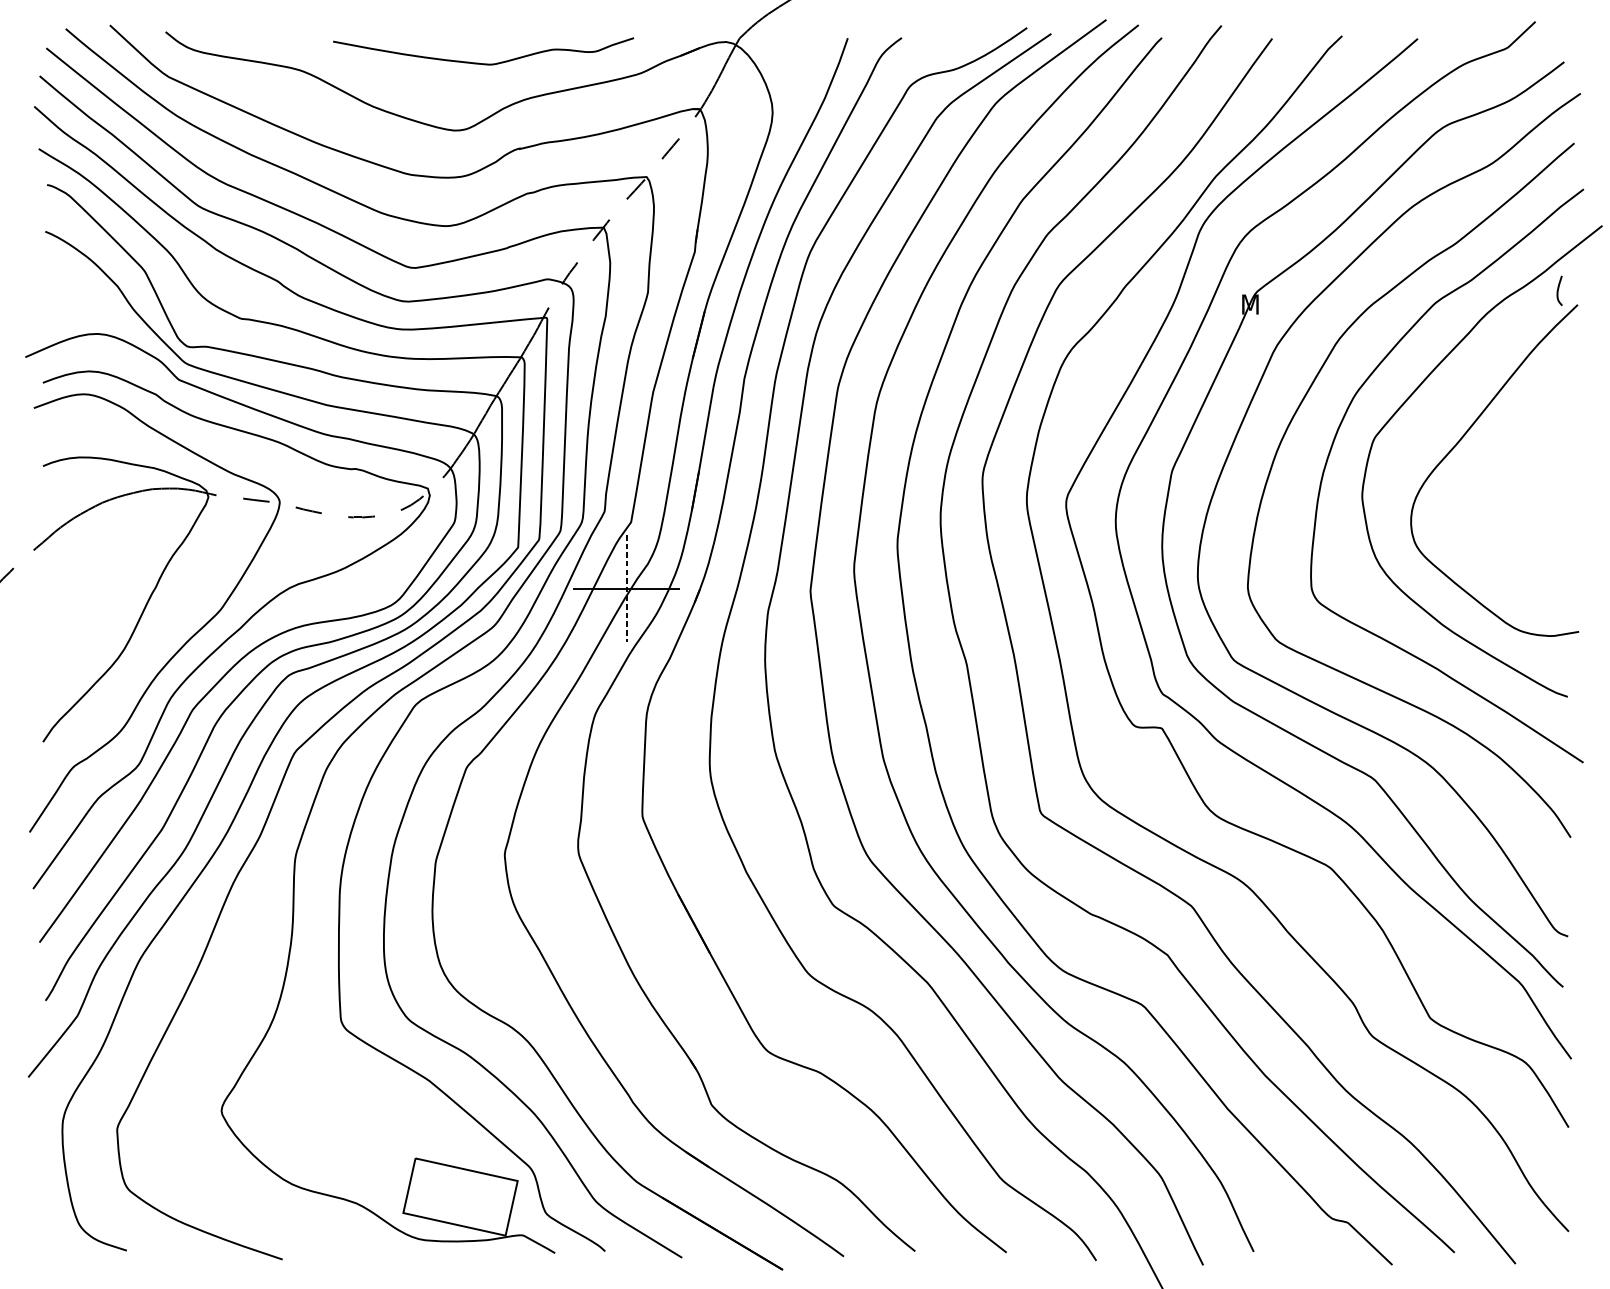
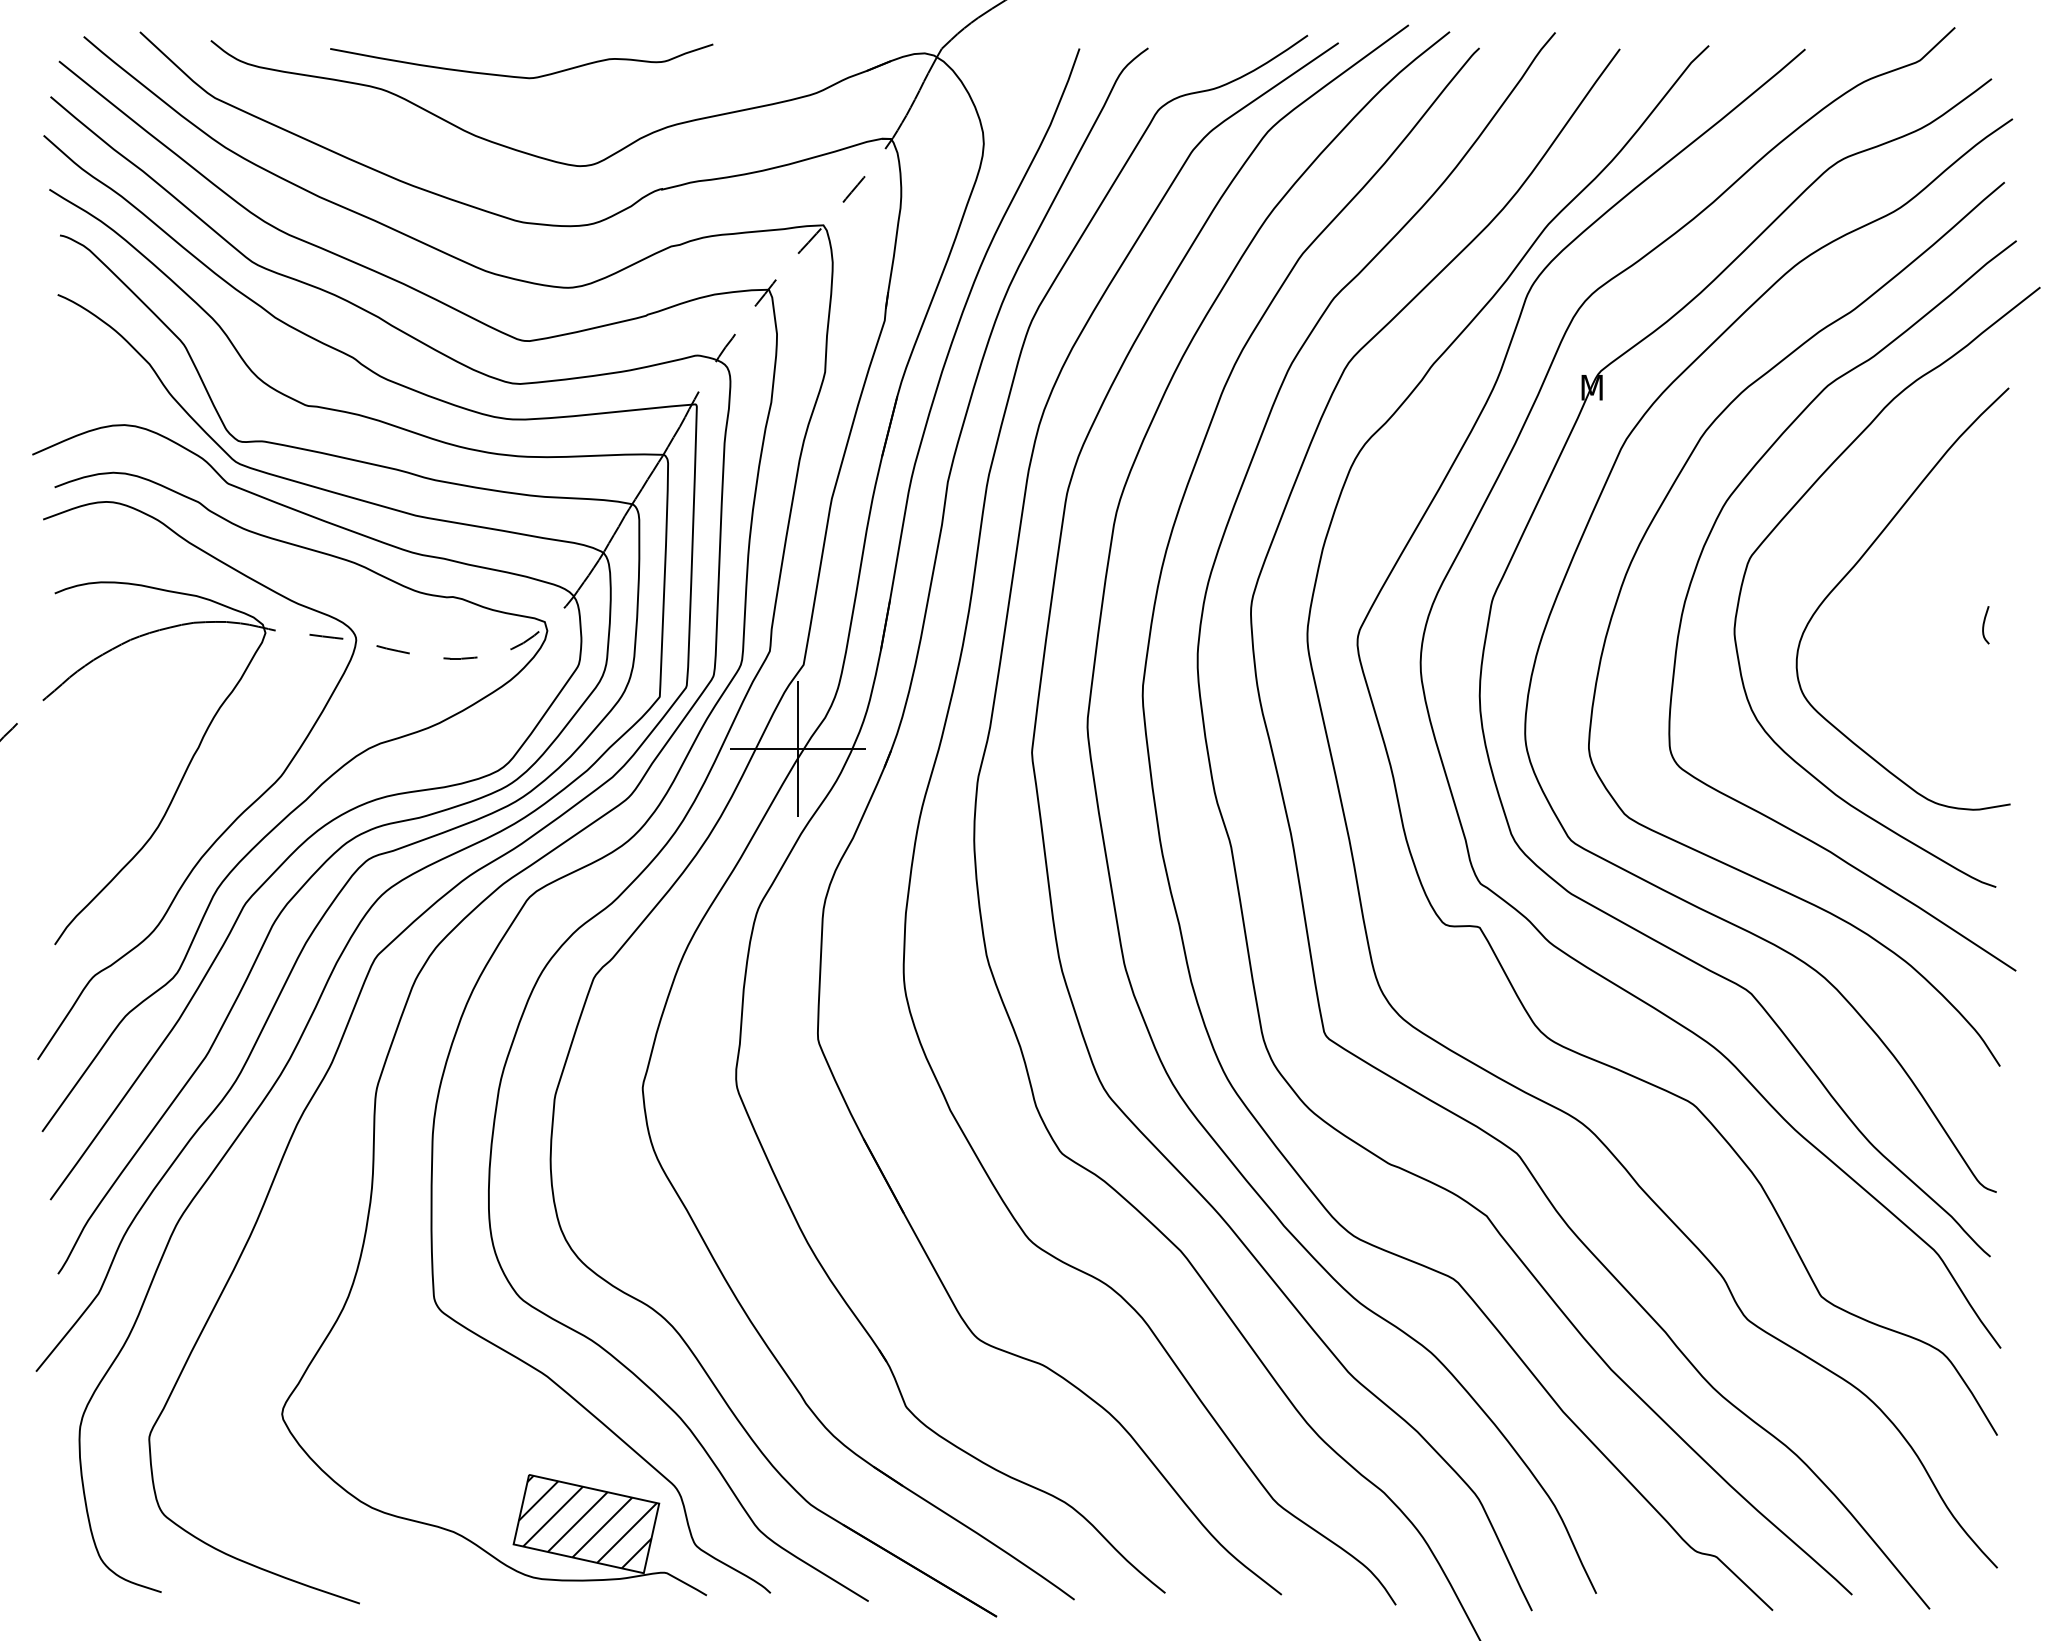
curve: (483, 63) -> (521, 76), moved
curve: (1558, 291) -> (1984, 625), moved
line: (626, 588) -> (797, 749), dashed -> solid
hatch: (461, 1195) -> (587, 1521), added

